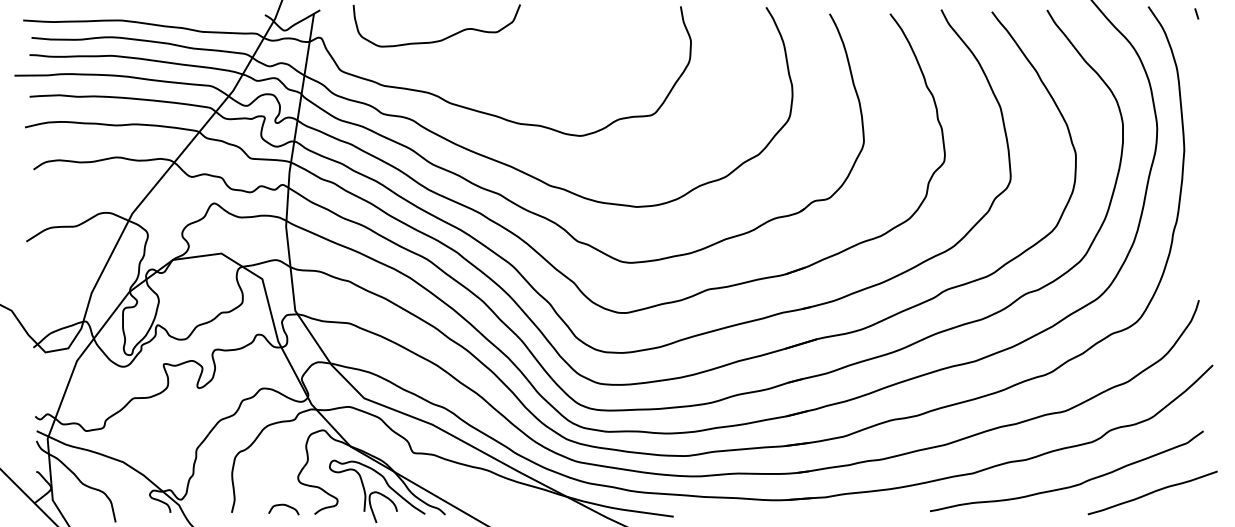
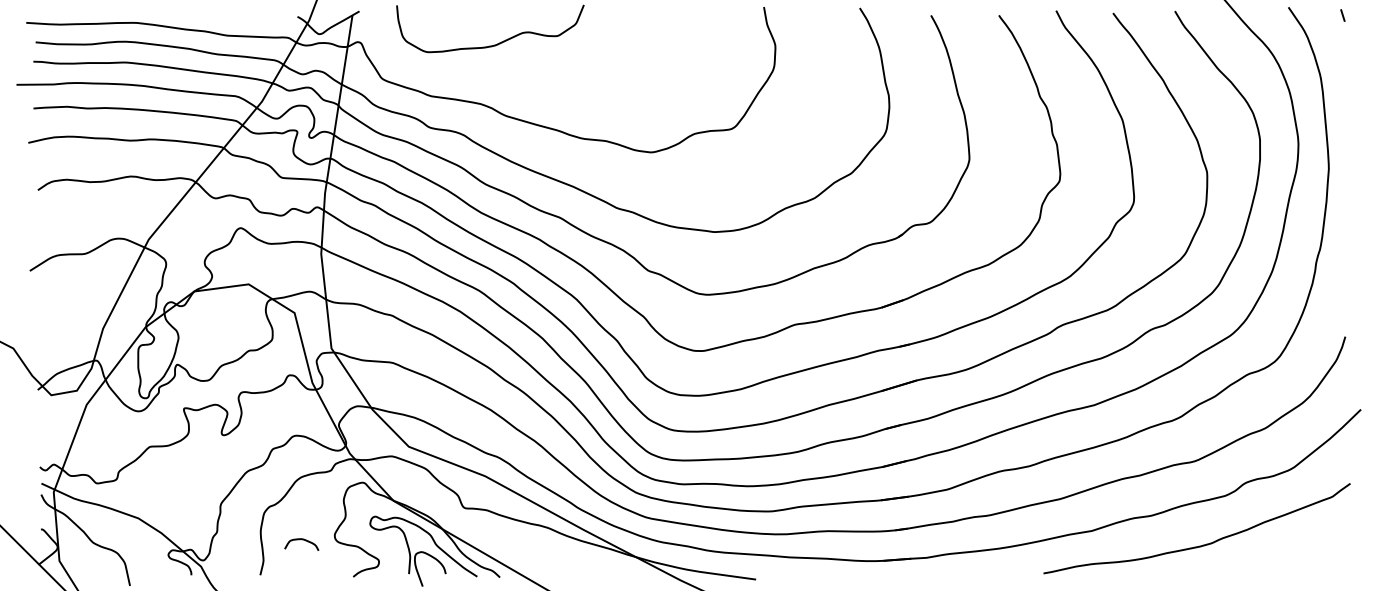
curve: (1152, 492) -> (1293, 552), removed
curve: (283, 505) -> (301, 540), moved

